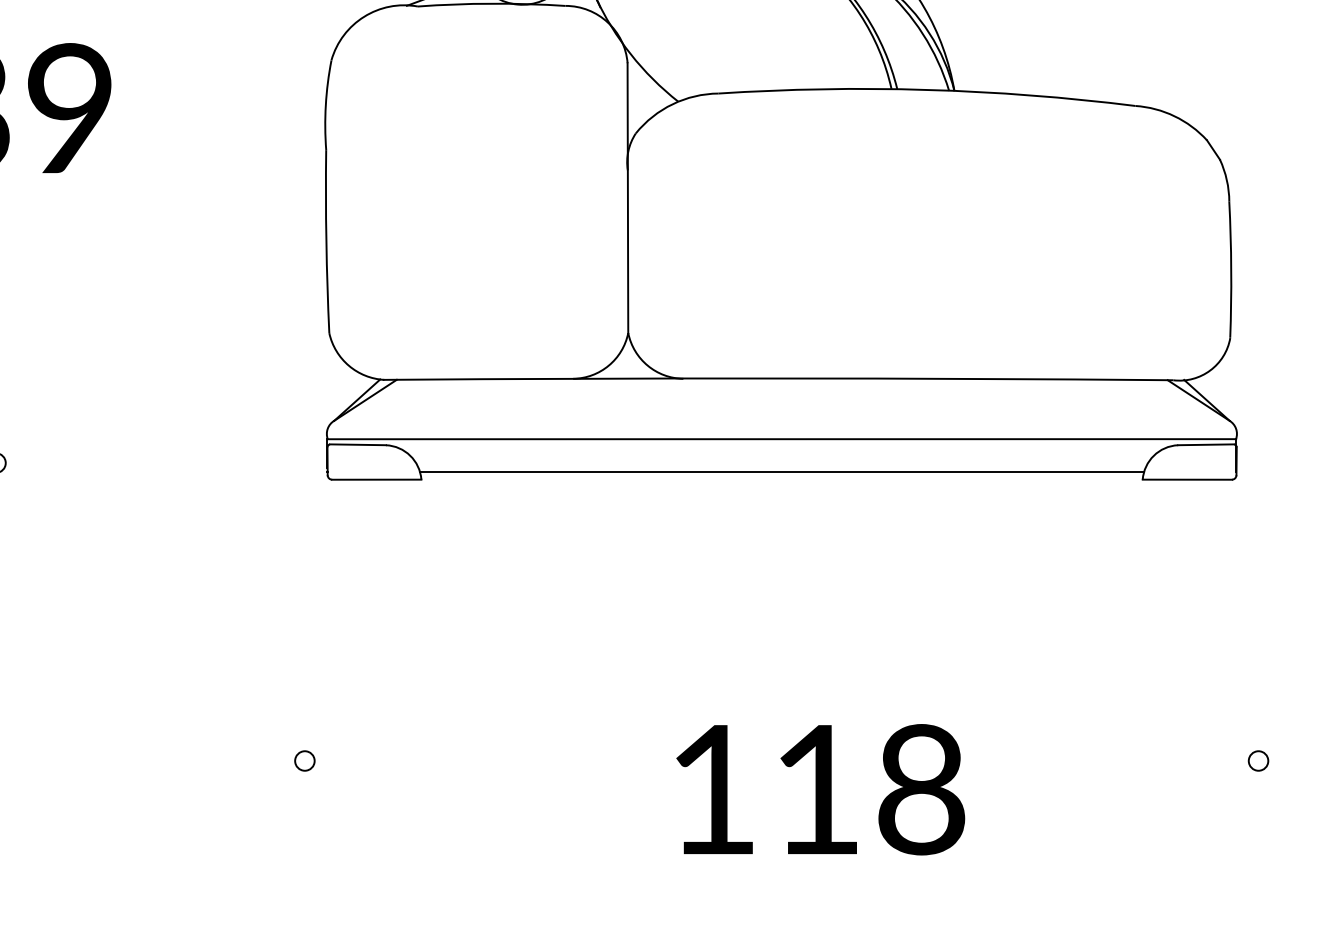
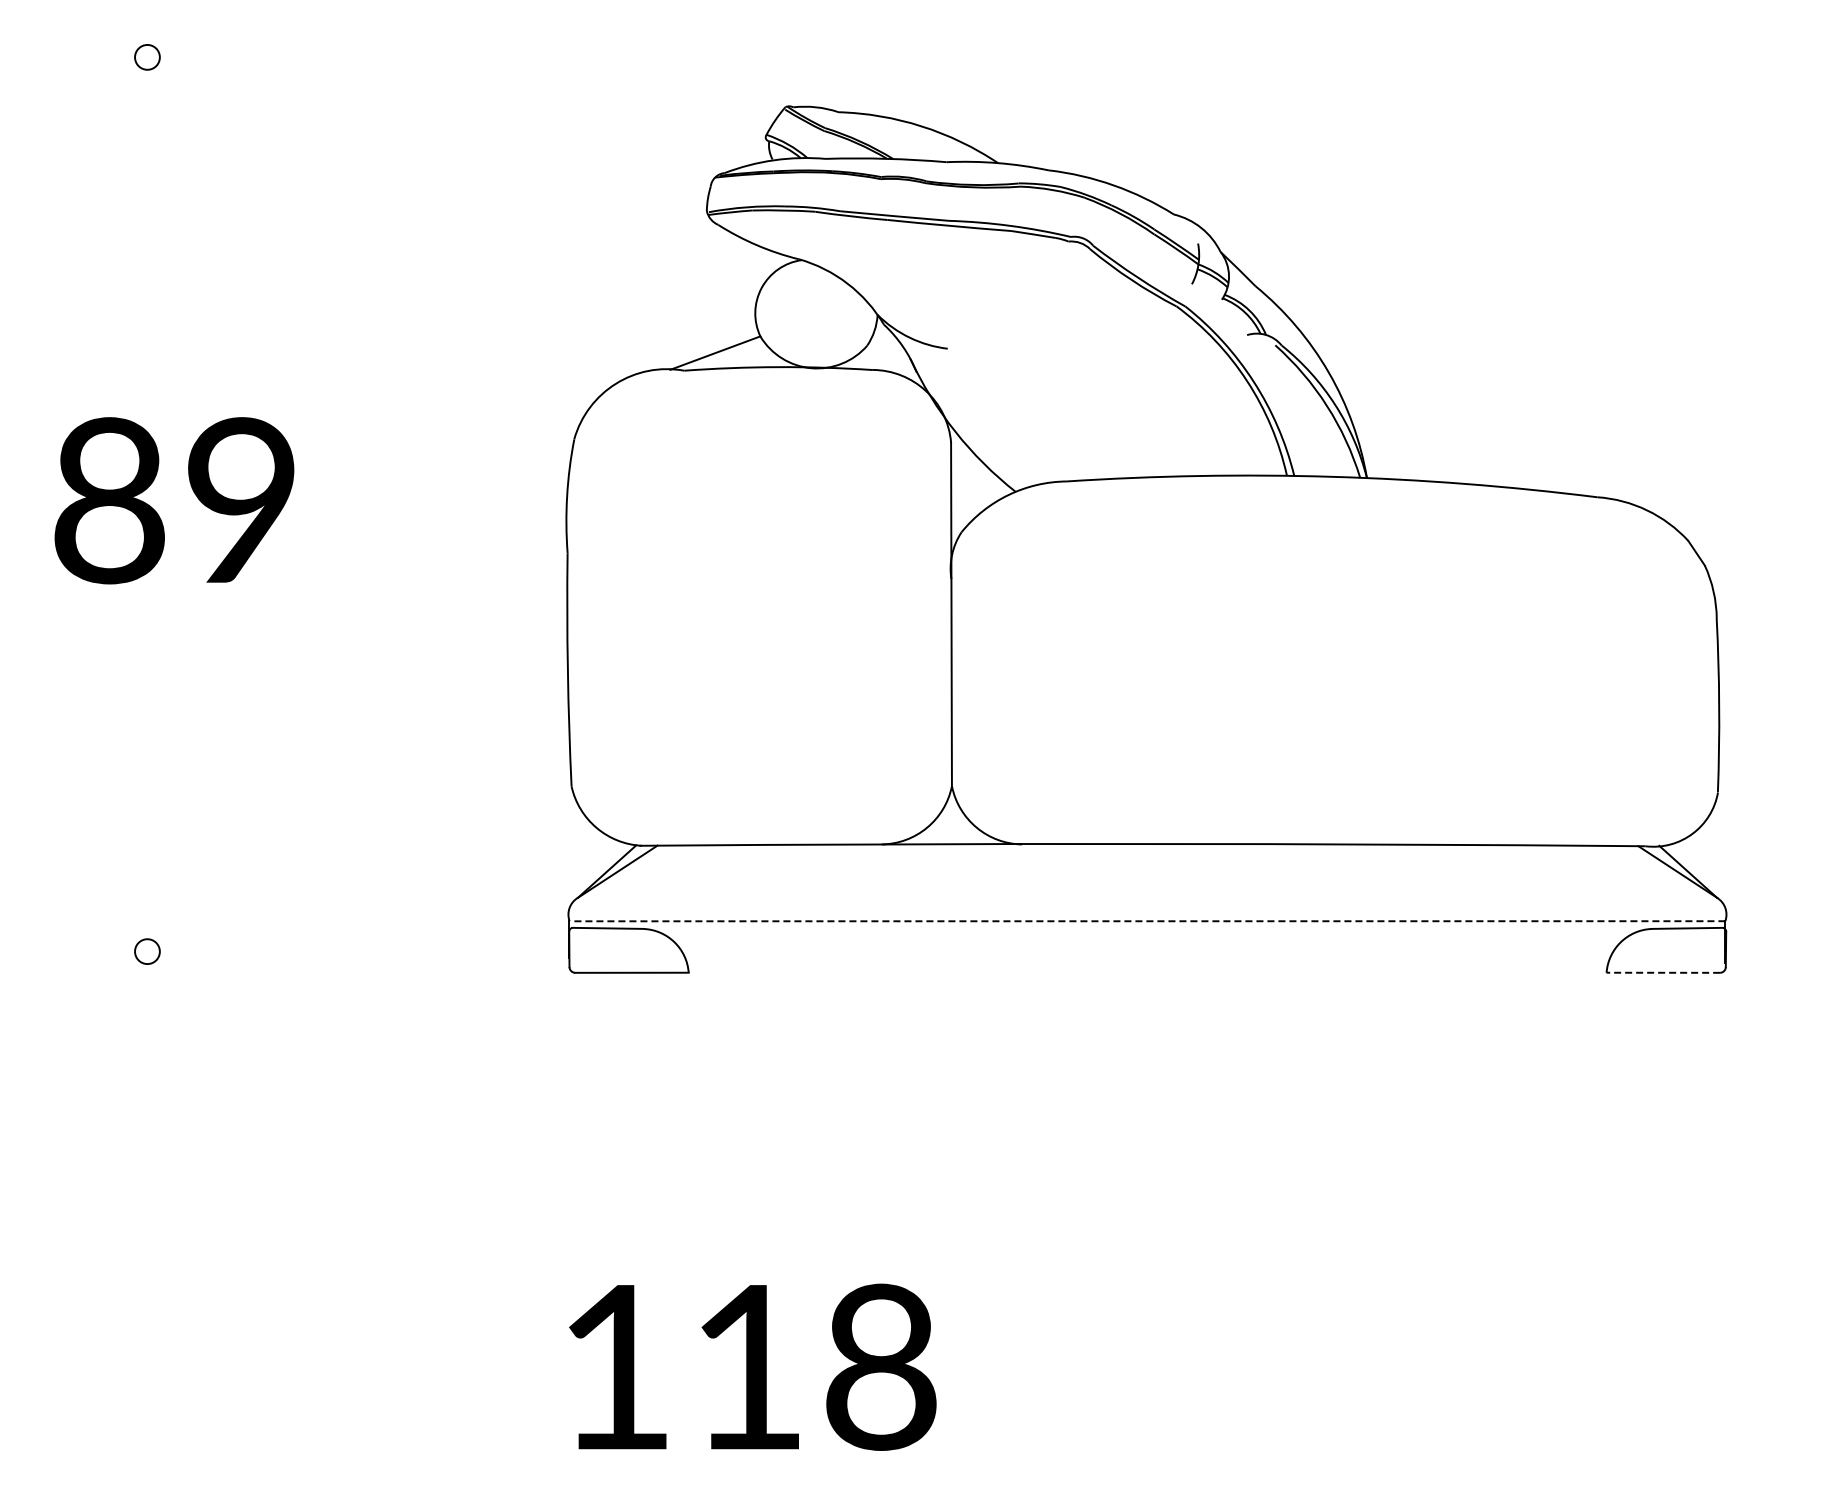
line: (781, 439) -> (1147, 921), solid -> dashed
line: (781, 471) -> (1147, 962), removed
line: (1187, 479) -> (1663, 972), solid -> dashed
circle: (304, 760) -> (540, 1330), removed
circle: (1258, 760) -> (1753, 1330), removed
text: (820, 789) -> (752, 1366), moved

